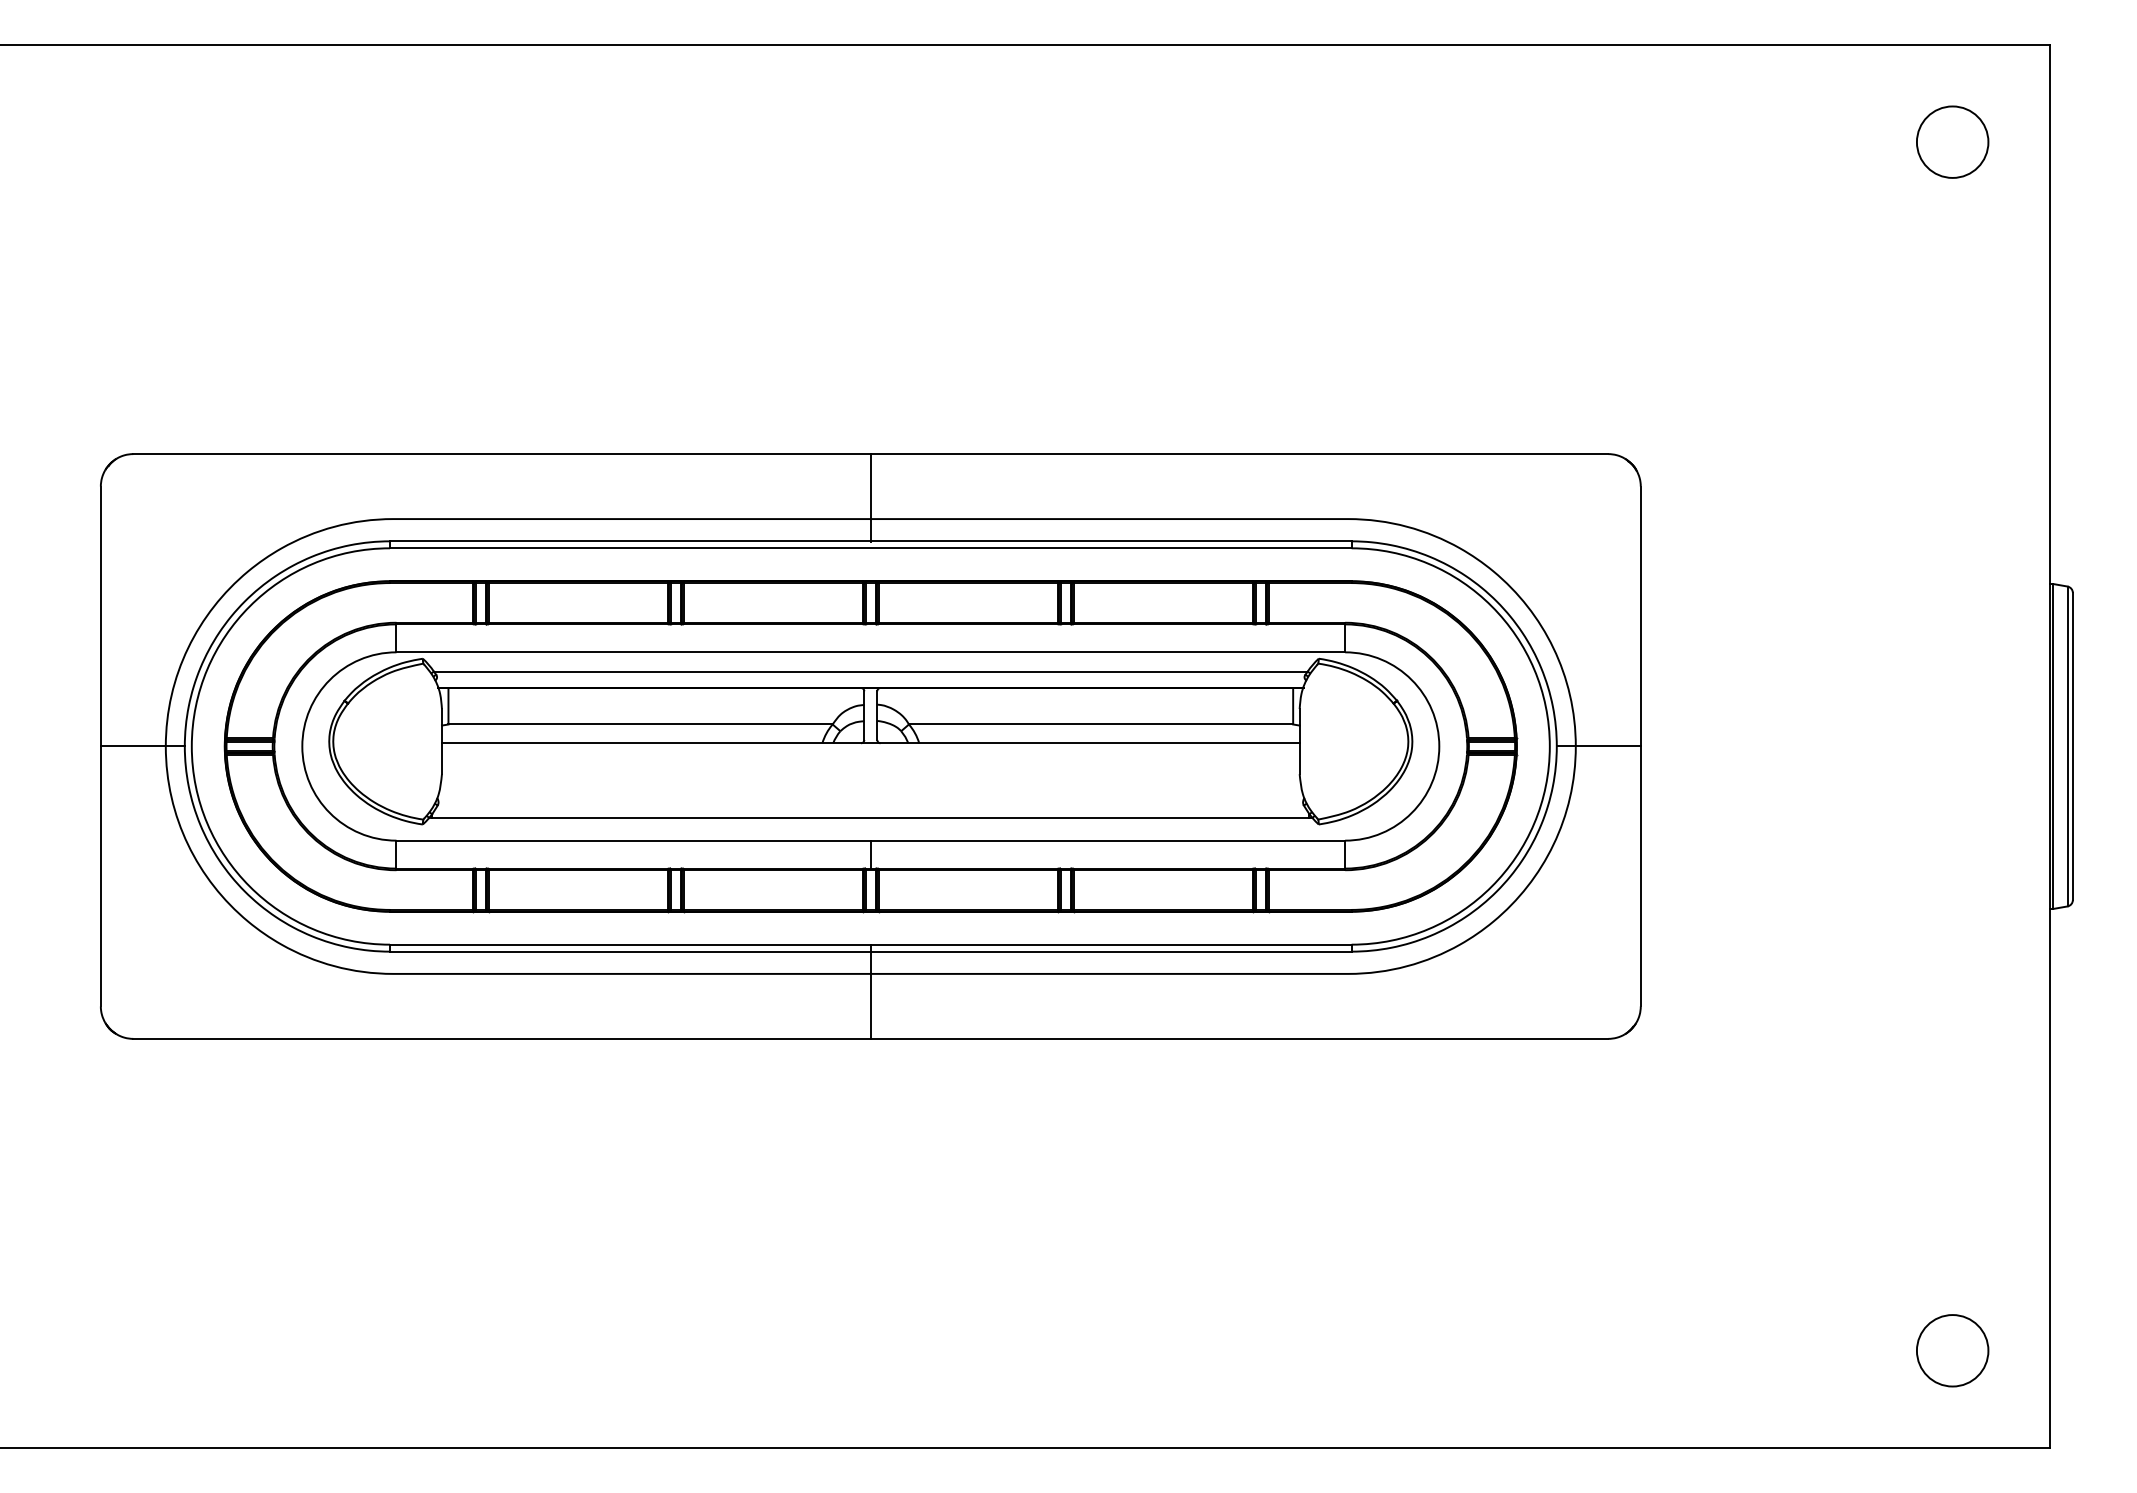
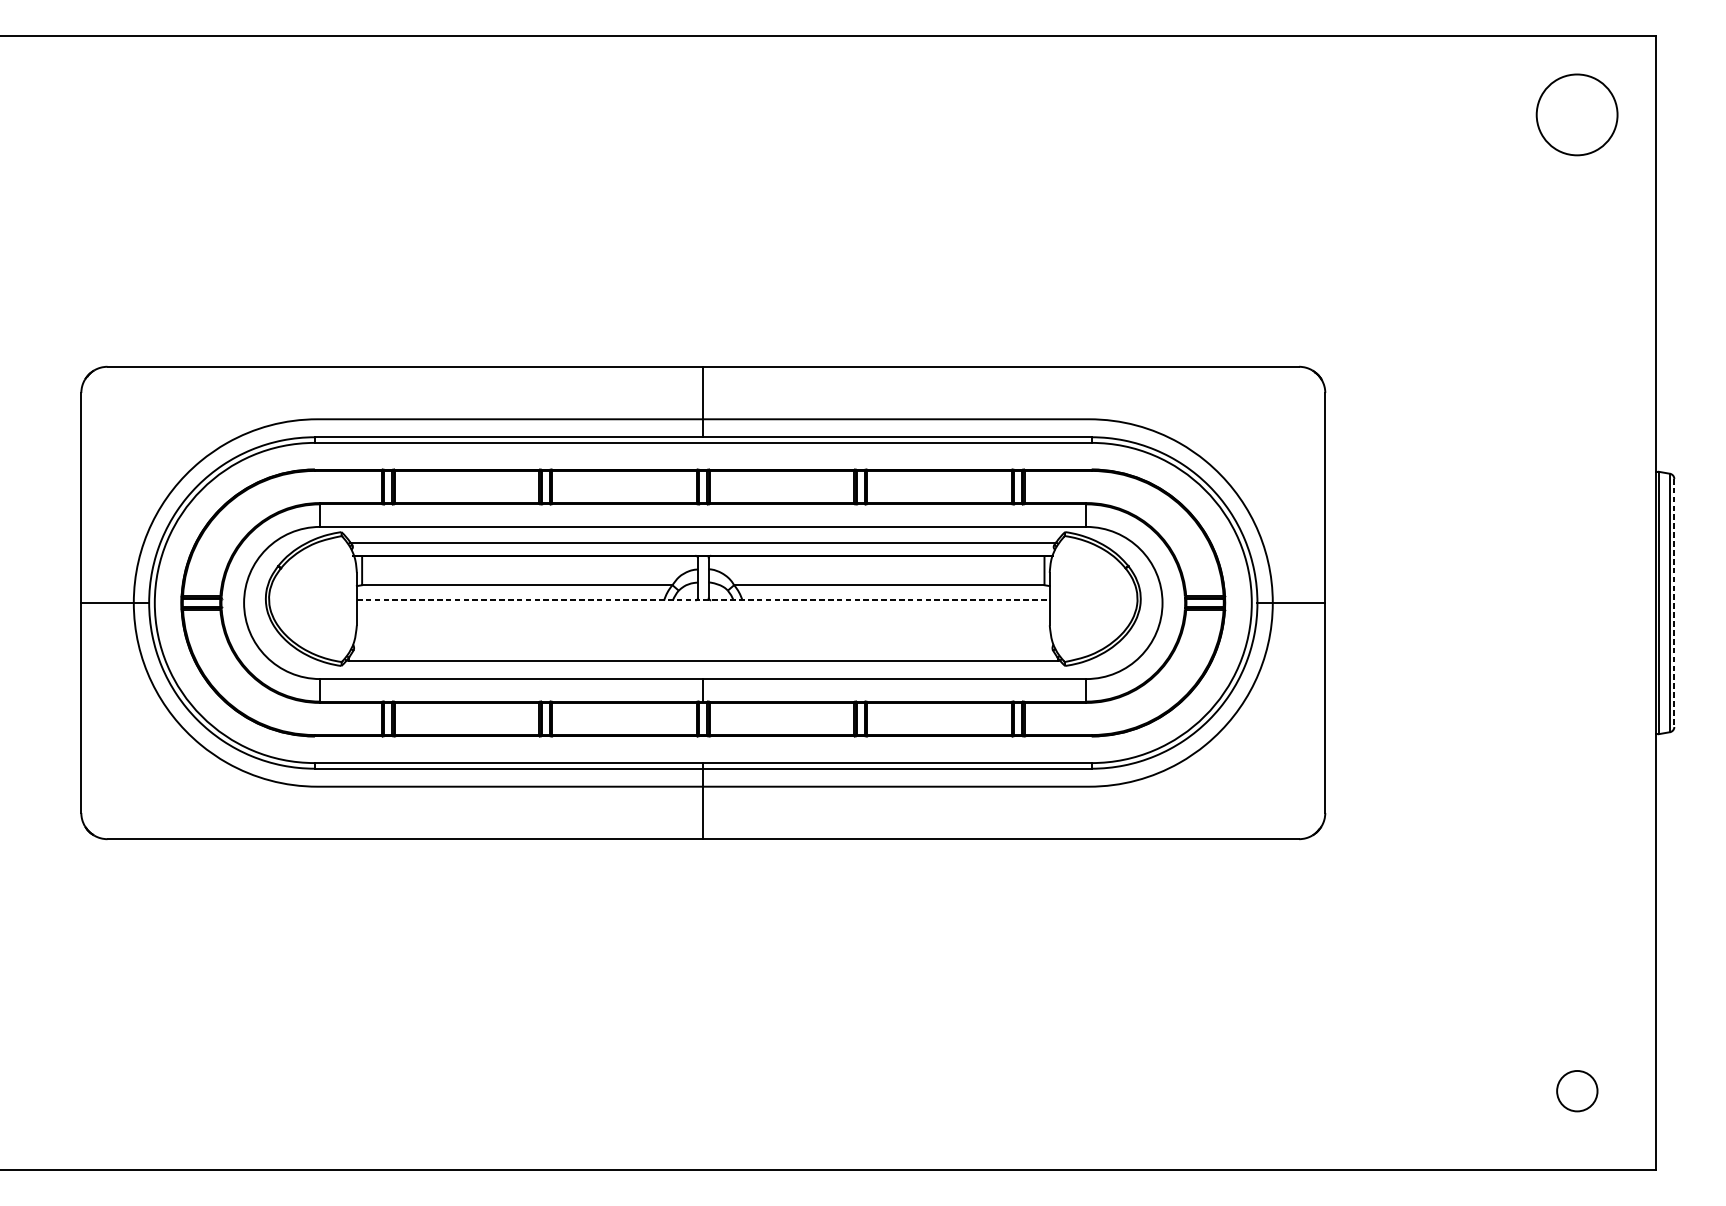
circle: (1952, 141) -> (1577, 114), size x1.4
line: (870, 743) -> (703, 600), solid -> dashed
line: (2072, 746) -> (1674, 603), solid -> dashed
circle: (1952, 1350) -> (1577, 1090), size x0.7

